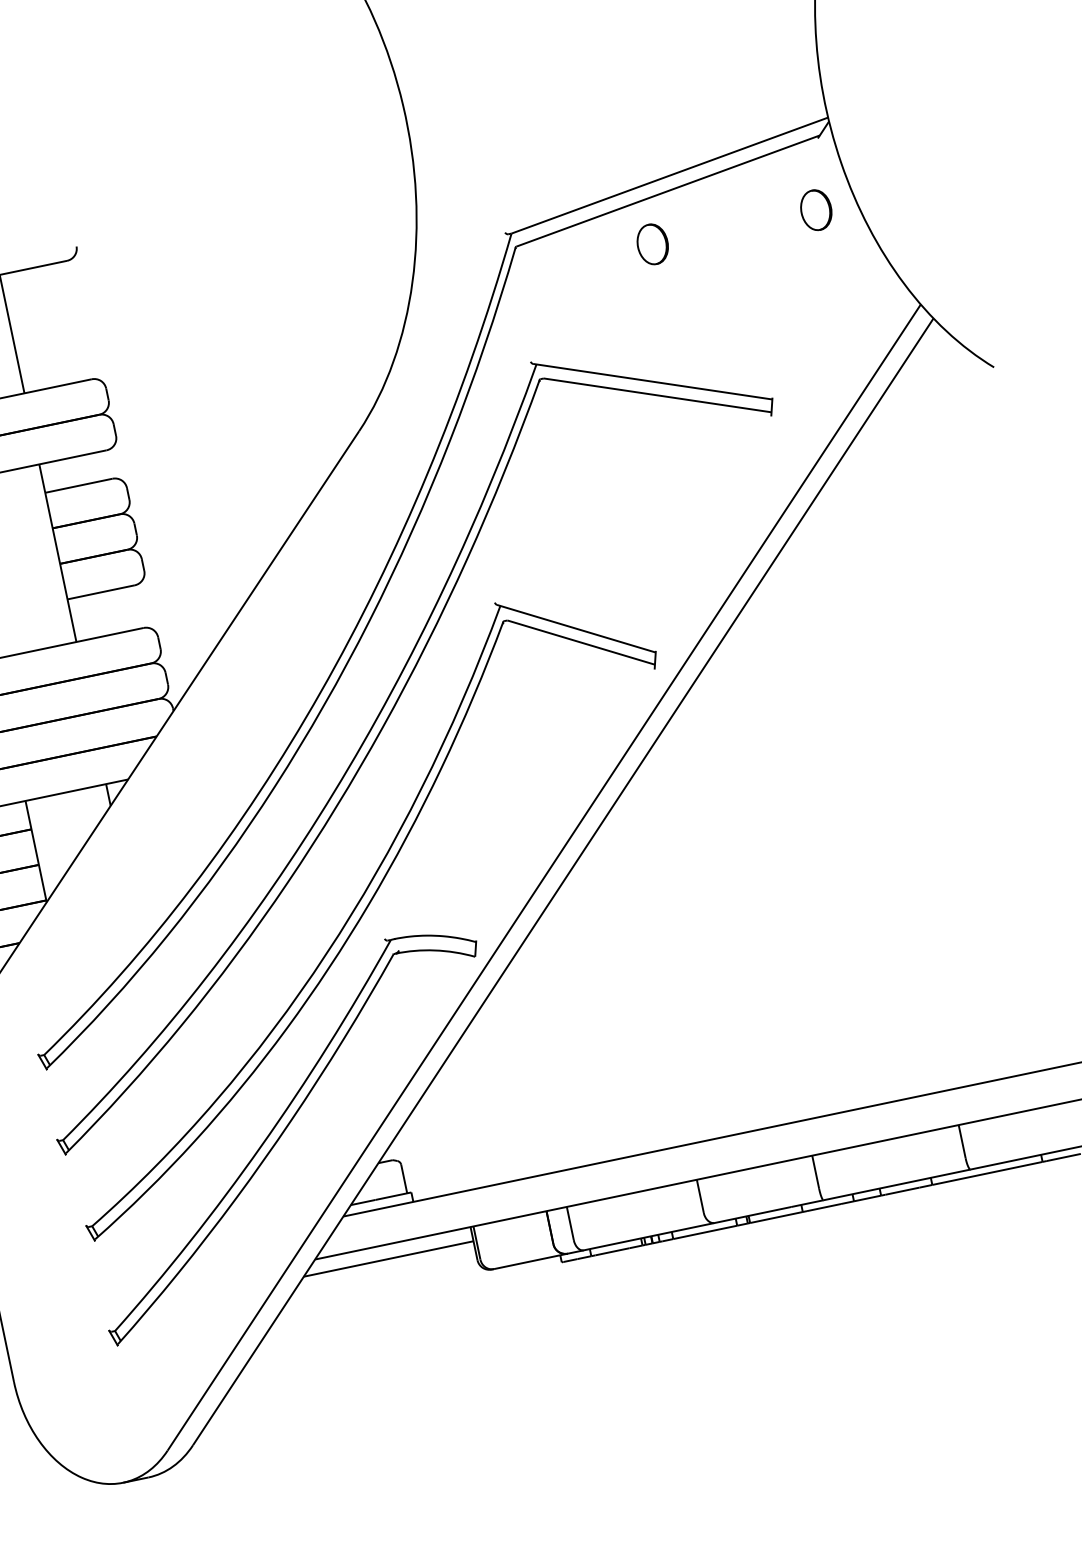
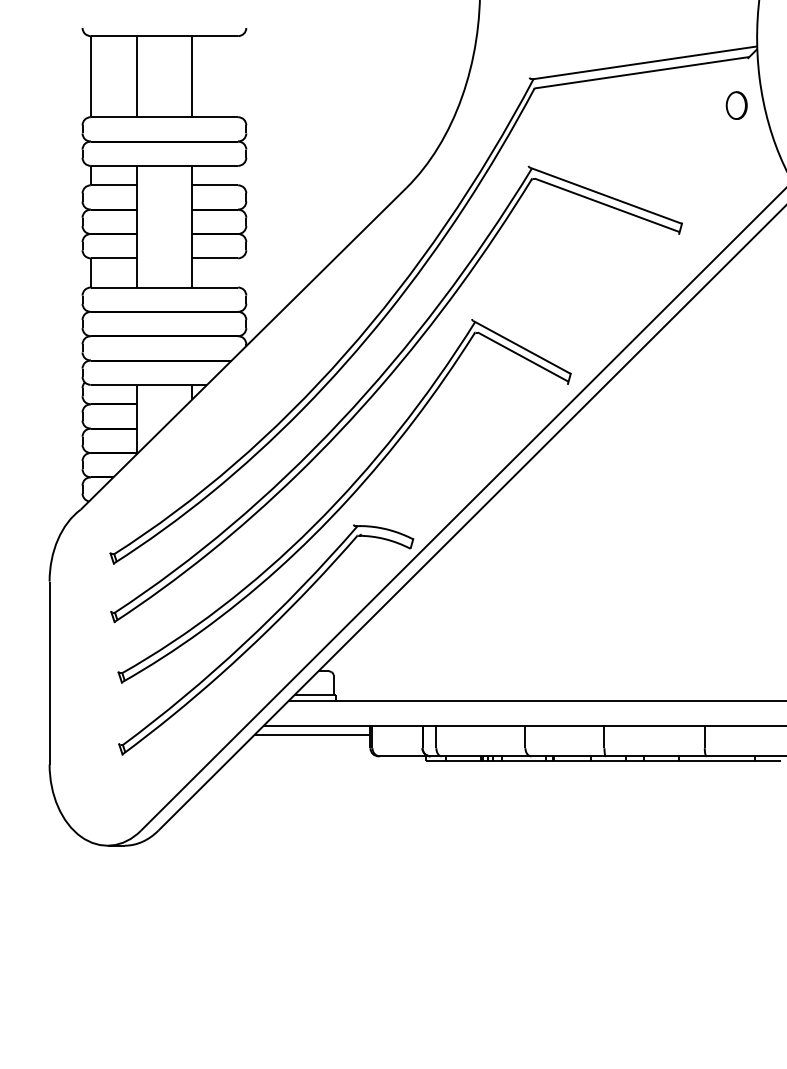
part: (652, 244) -> (624, 105), removed

